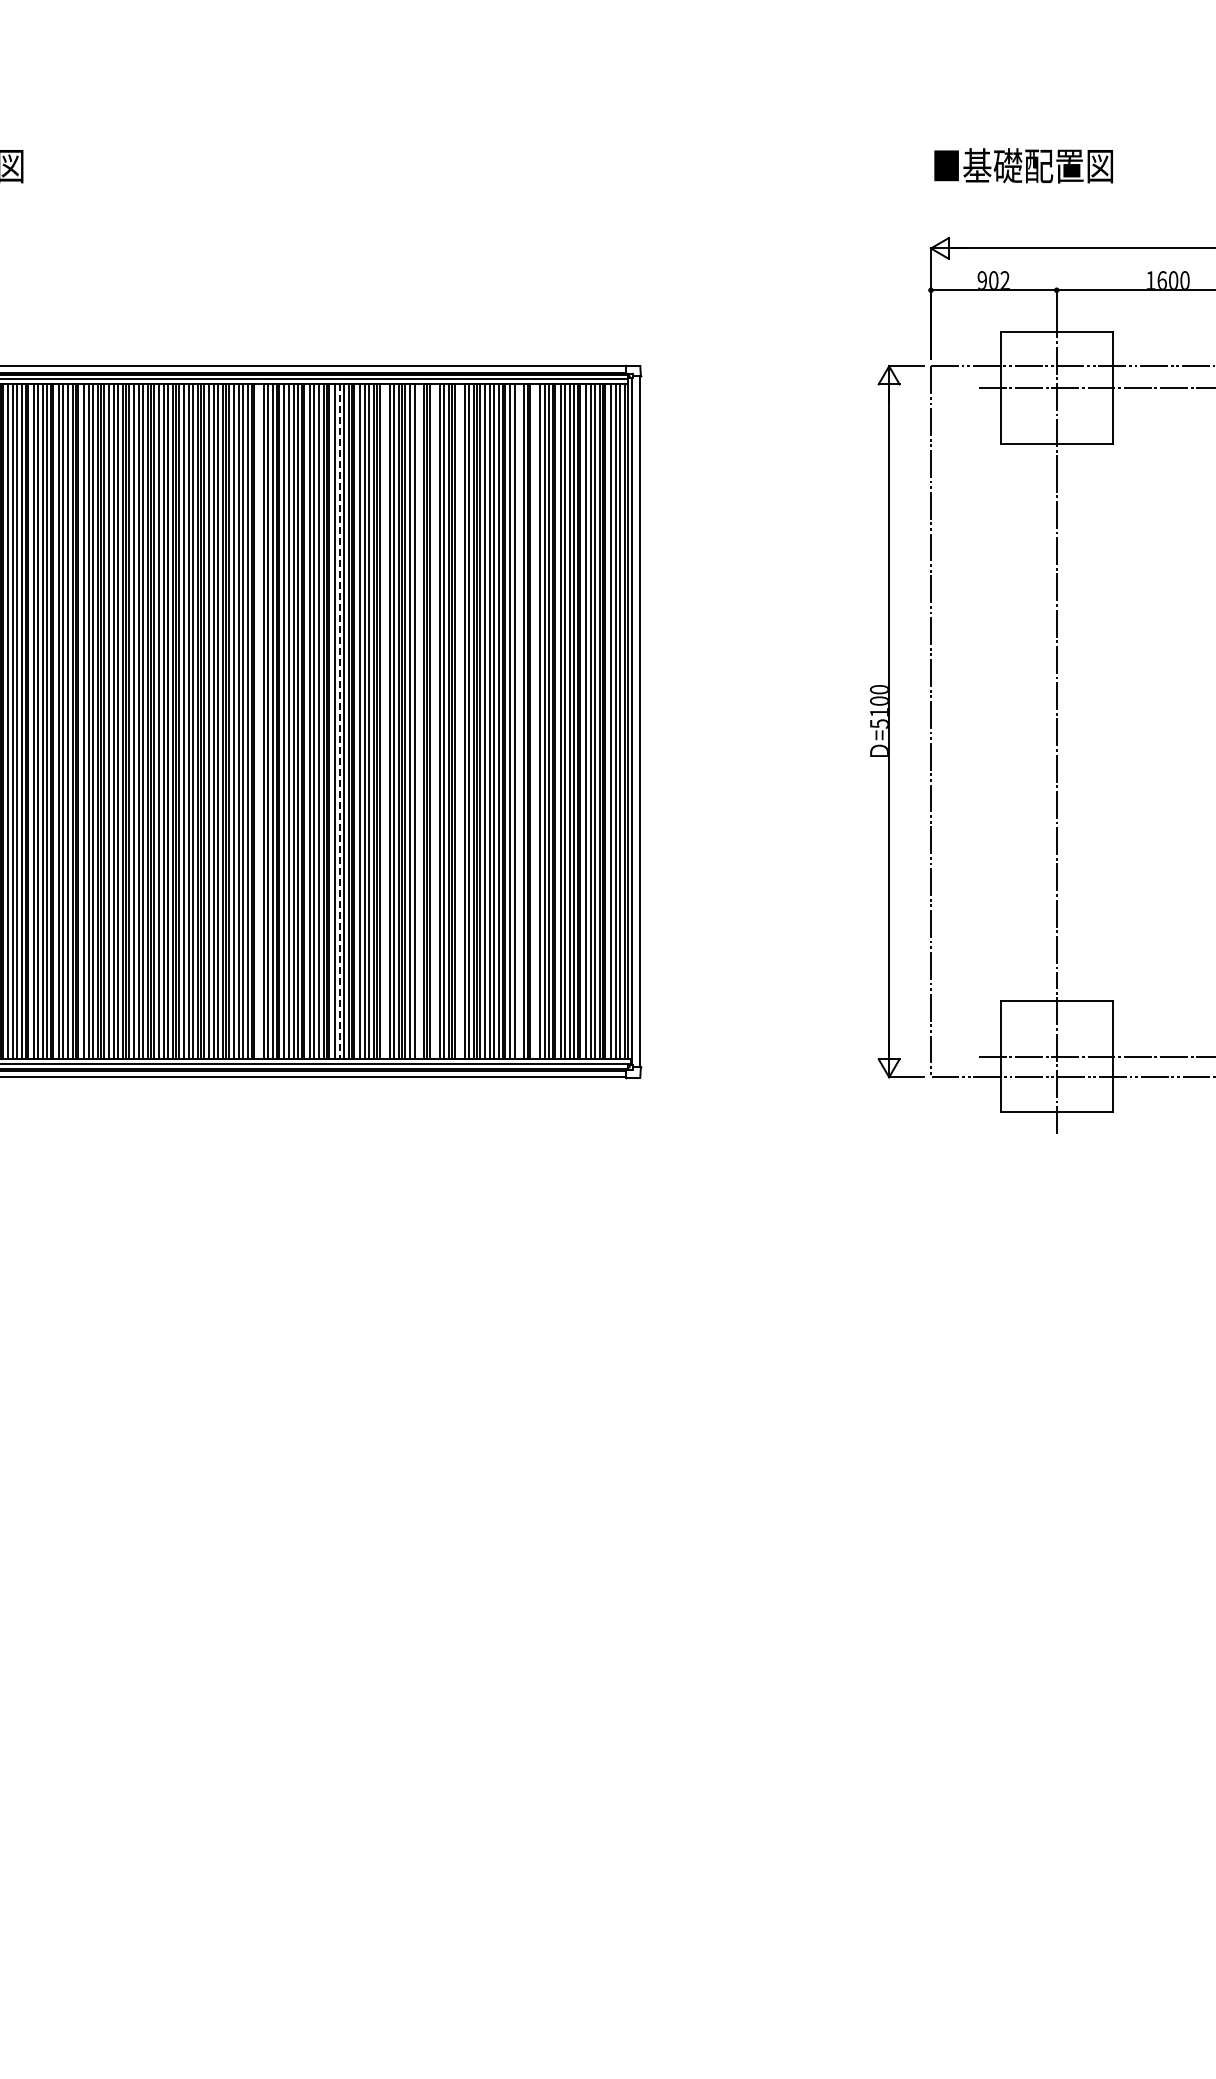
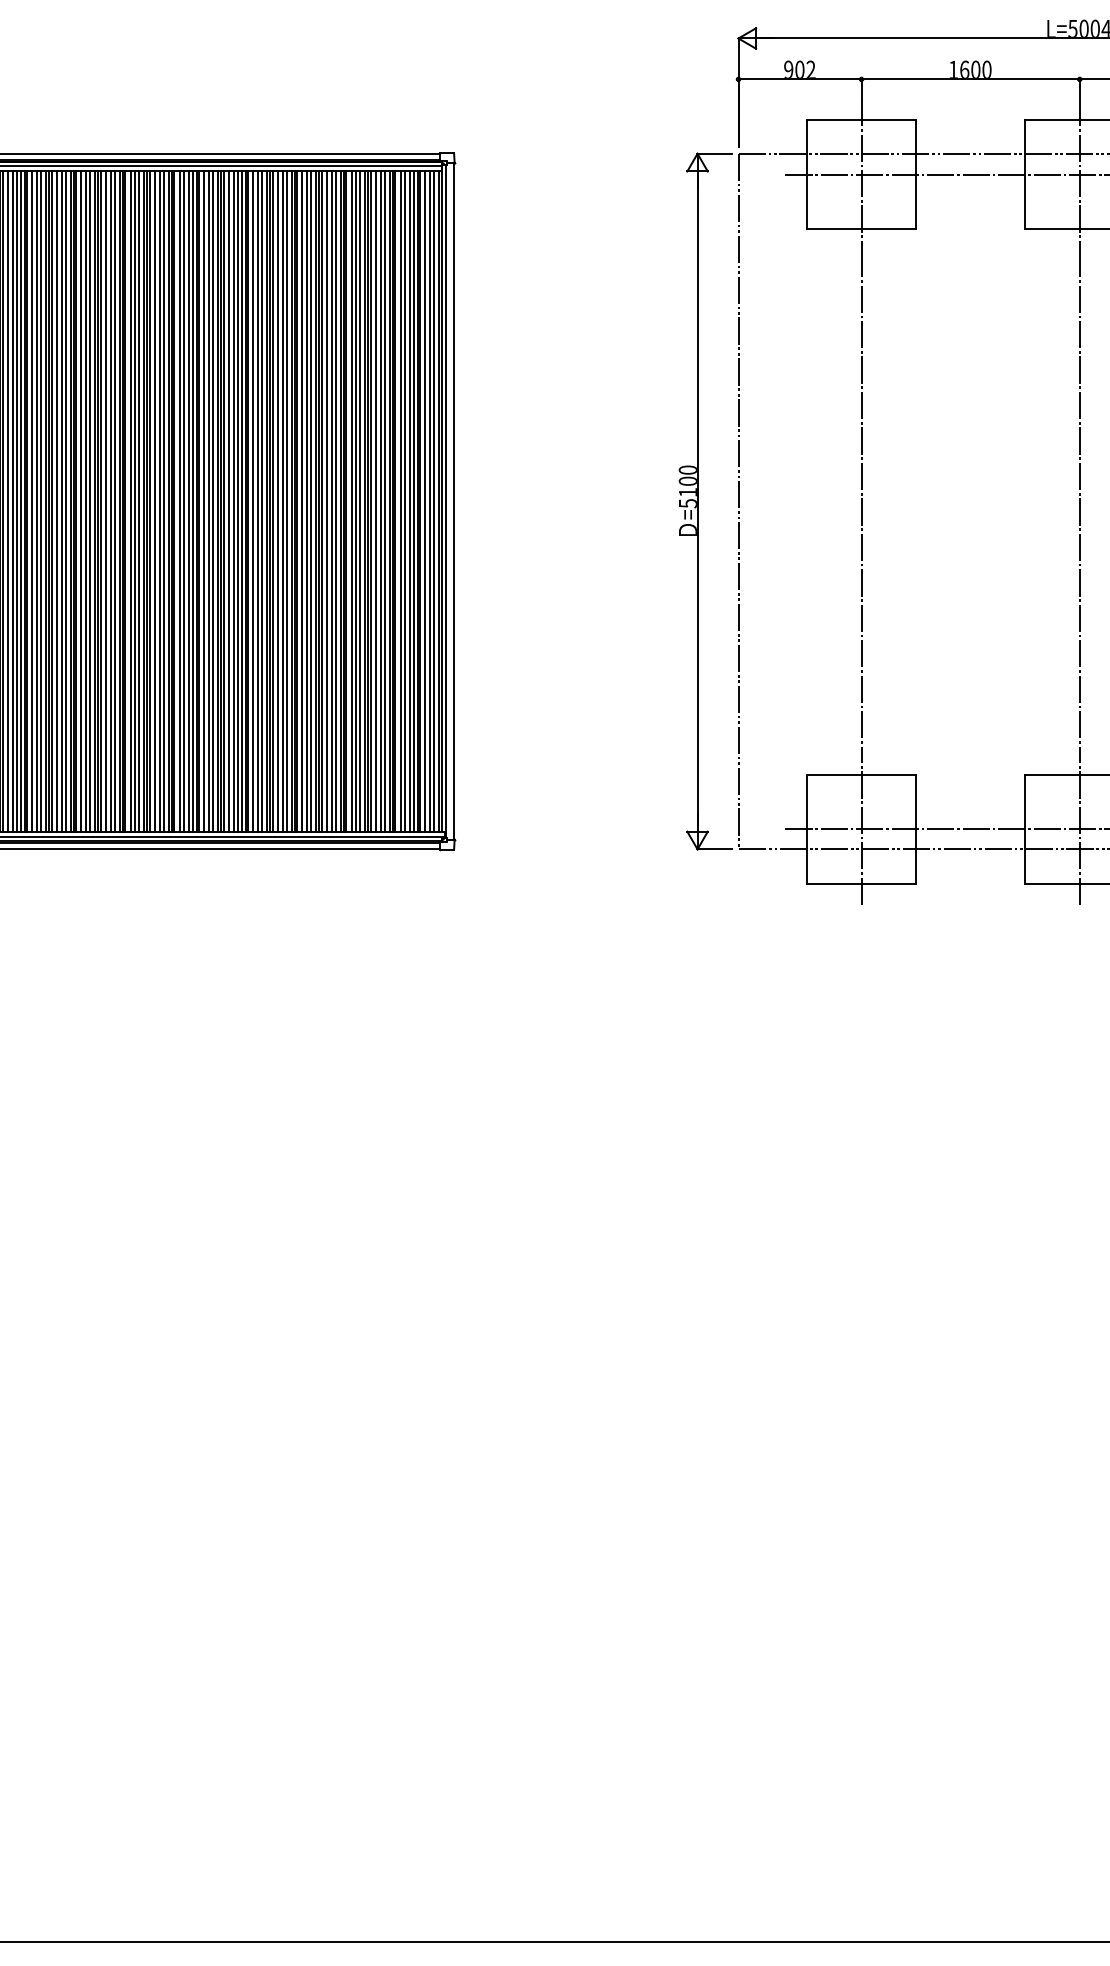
line: (259, 721) -> (81, 501), added
line: (339, 721) -> (159, 501), dashed -> solid
line: (384, 721) -> (203, 501), added
line: (419, 721) -> (238, 501), added
line: (435, 721) -> (253, 501), added
line: (460, 721) -> (278, 501), added
line: (519, 721) -> (335, 501), added
line: (535, 721) -> (351, 501), added

